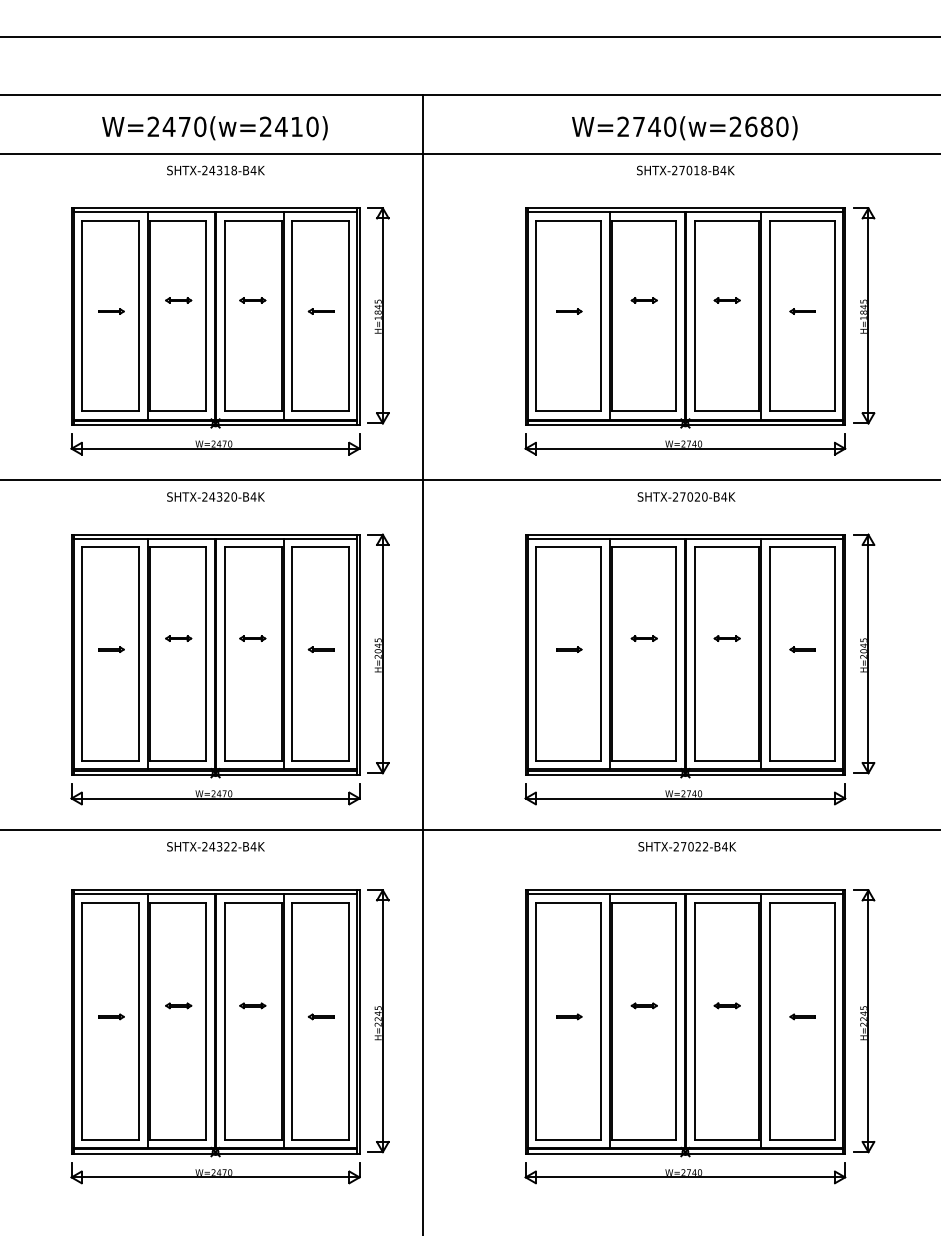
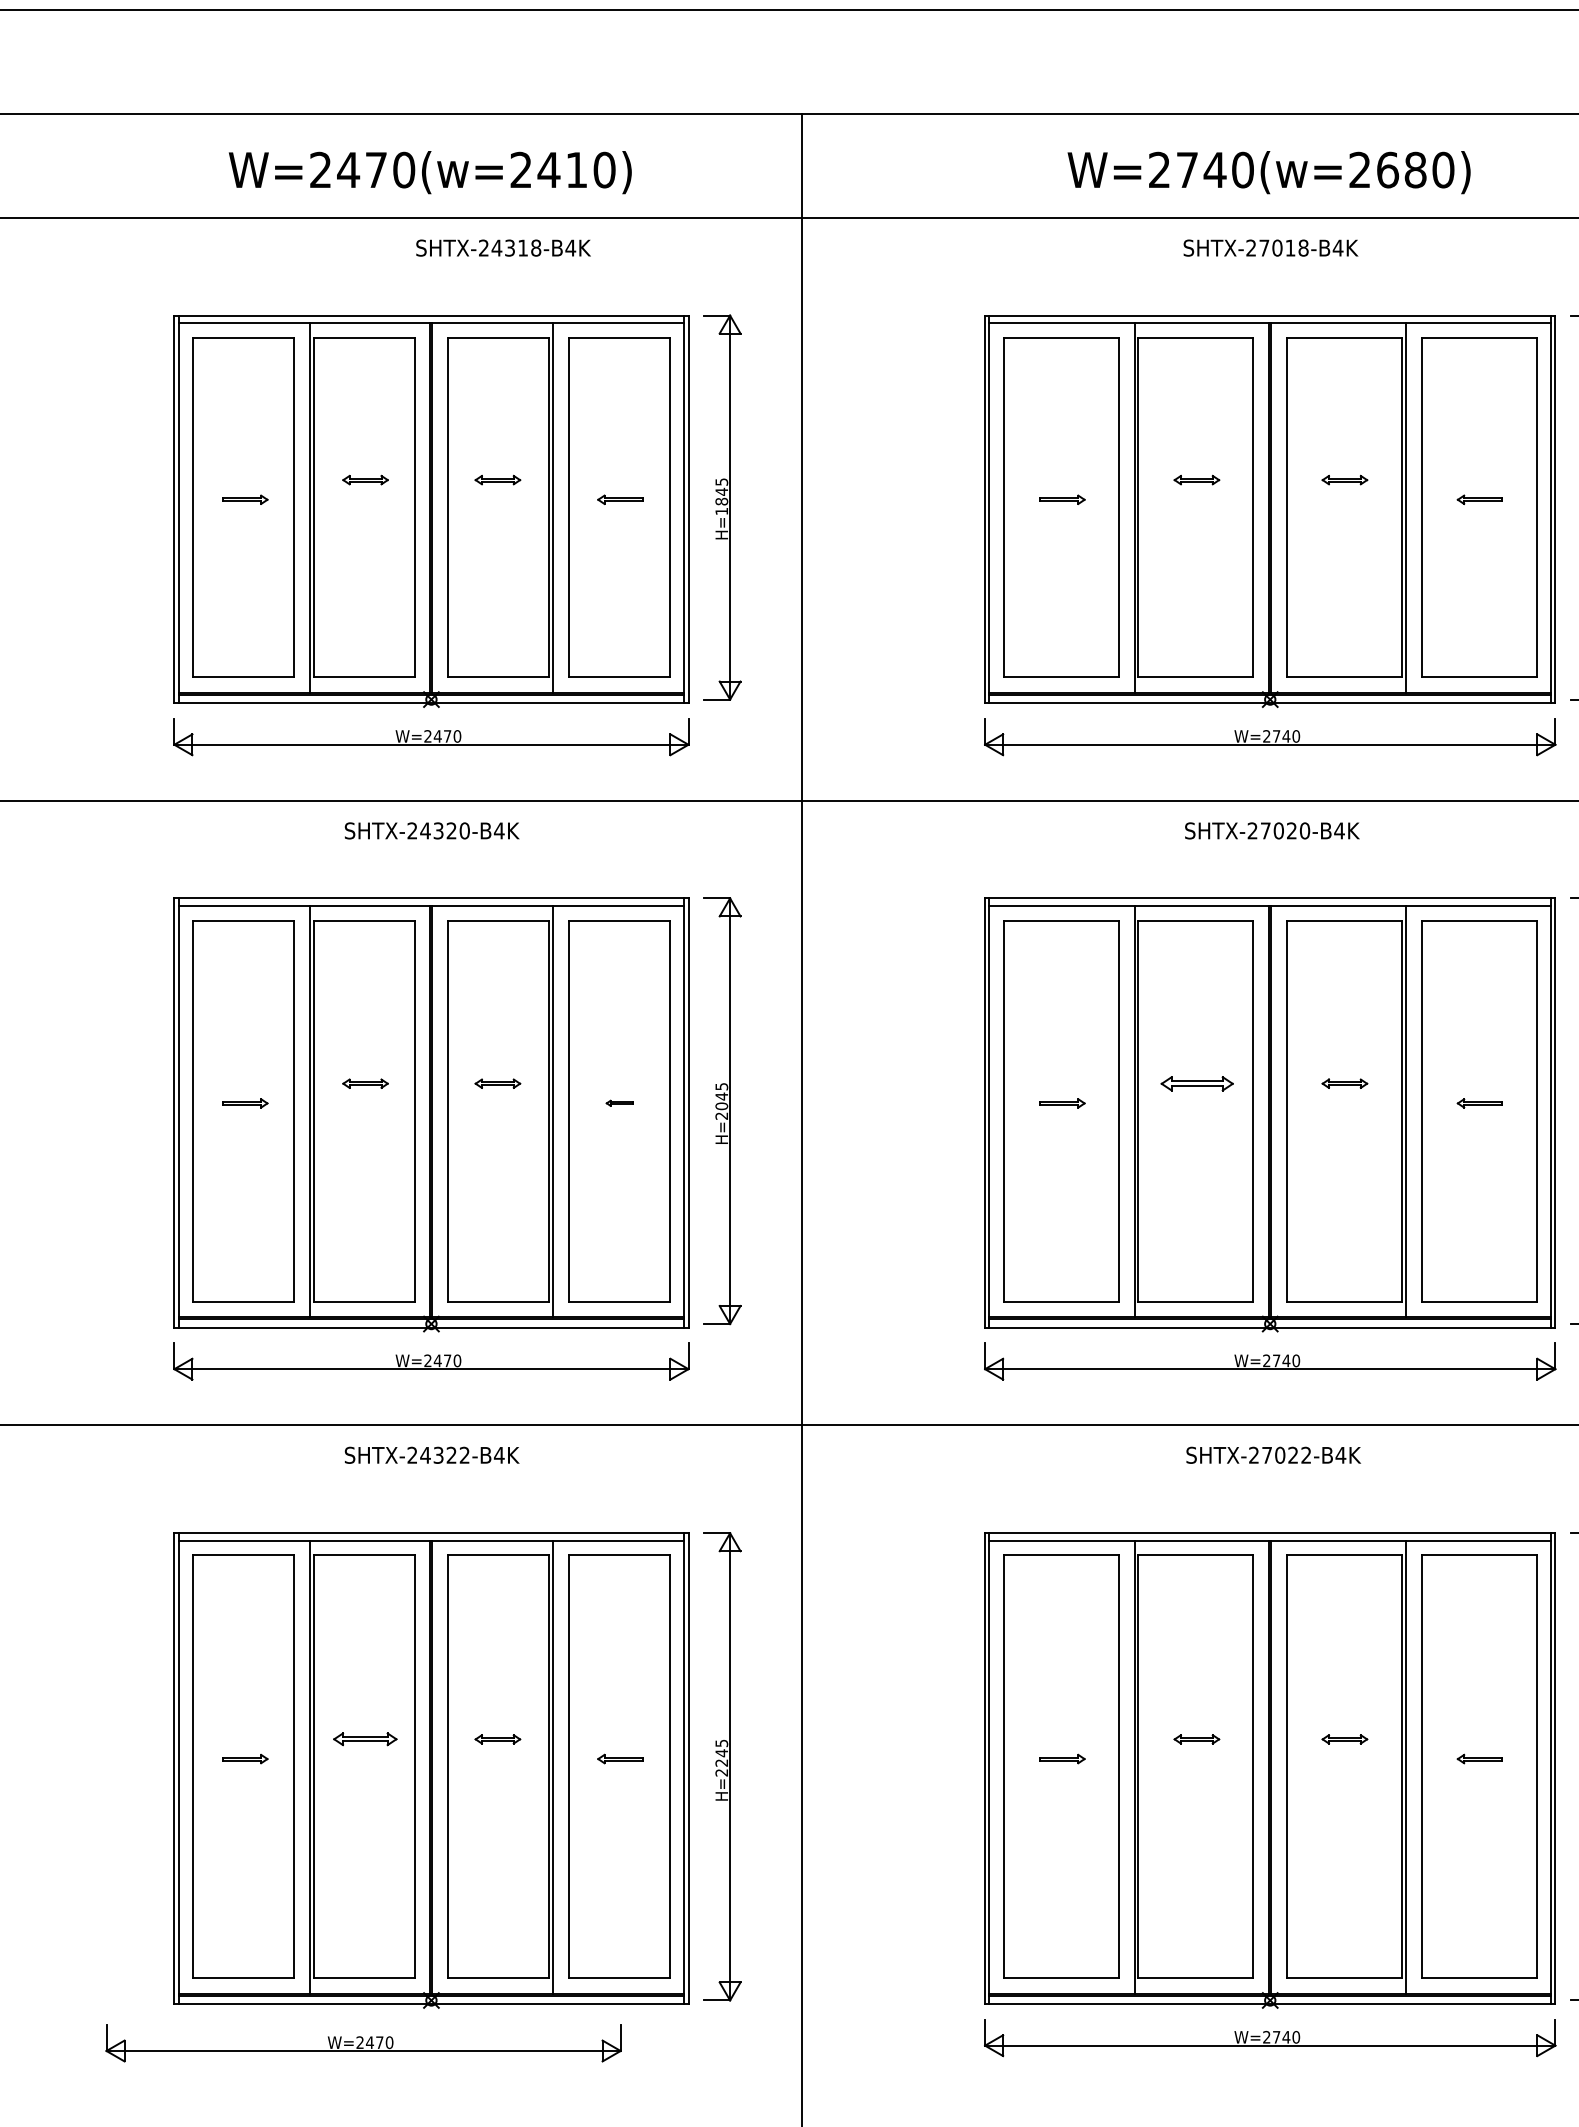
text: (215, 170) -> (502, 248), moved
part: (643, 638) -> (1195, 1083), size x1.6
part: (320, 649) -> (618, 1103), size x0.6
part: (178, 1005) -> (365, 1738), size x1.4
part: (215, 1173) -> (363, 2044), moved

